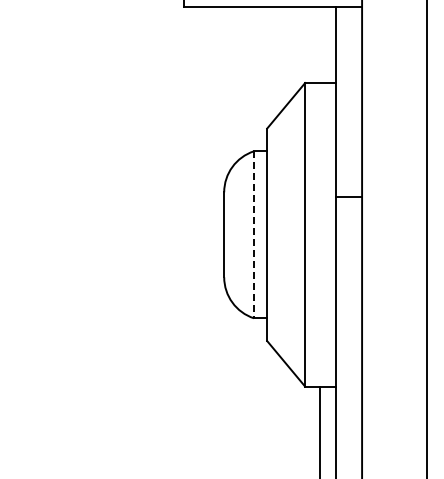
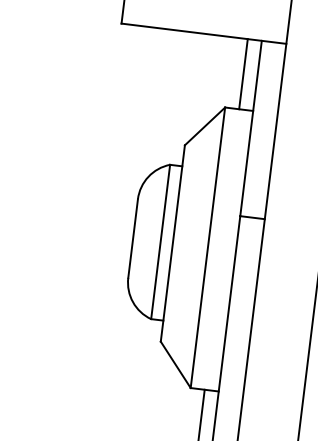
line: (320, 45) -> (243, 74), added
line: (254, 235) -> (161, 242), dashed -> solid

